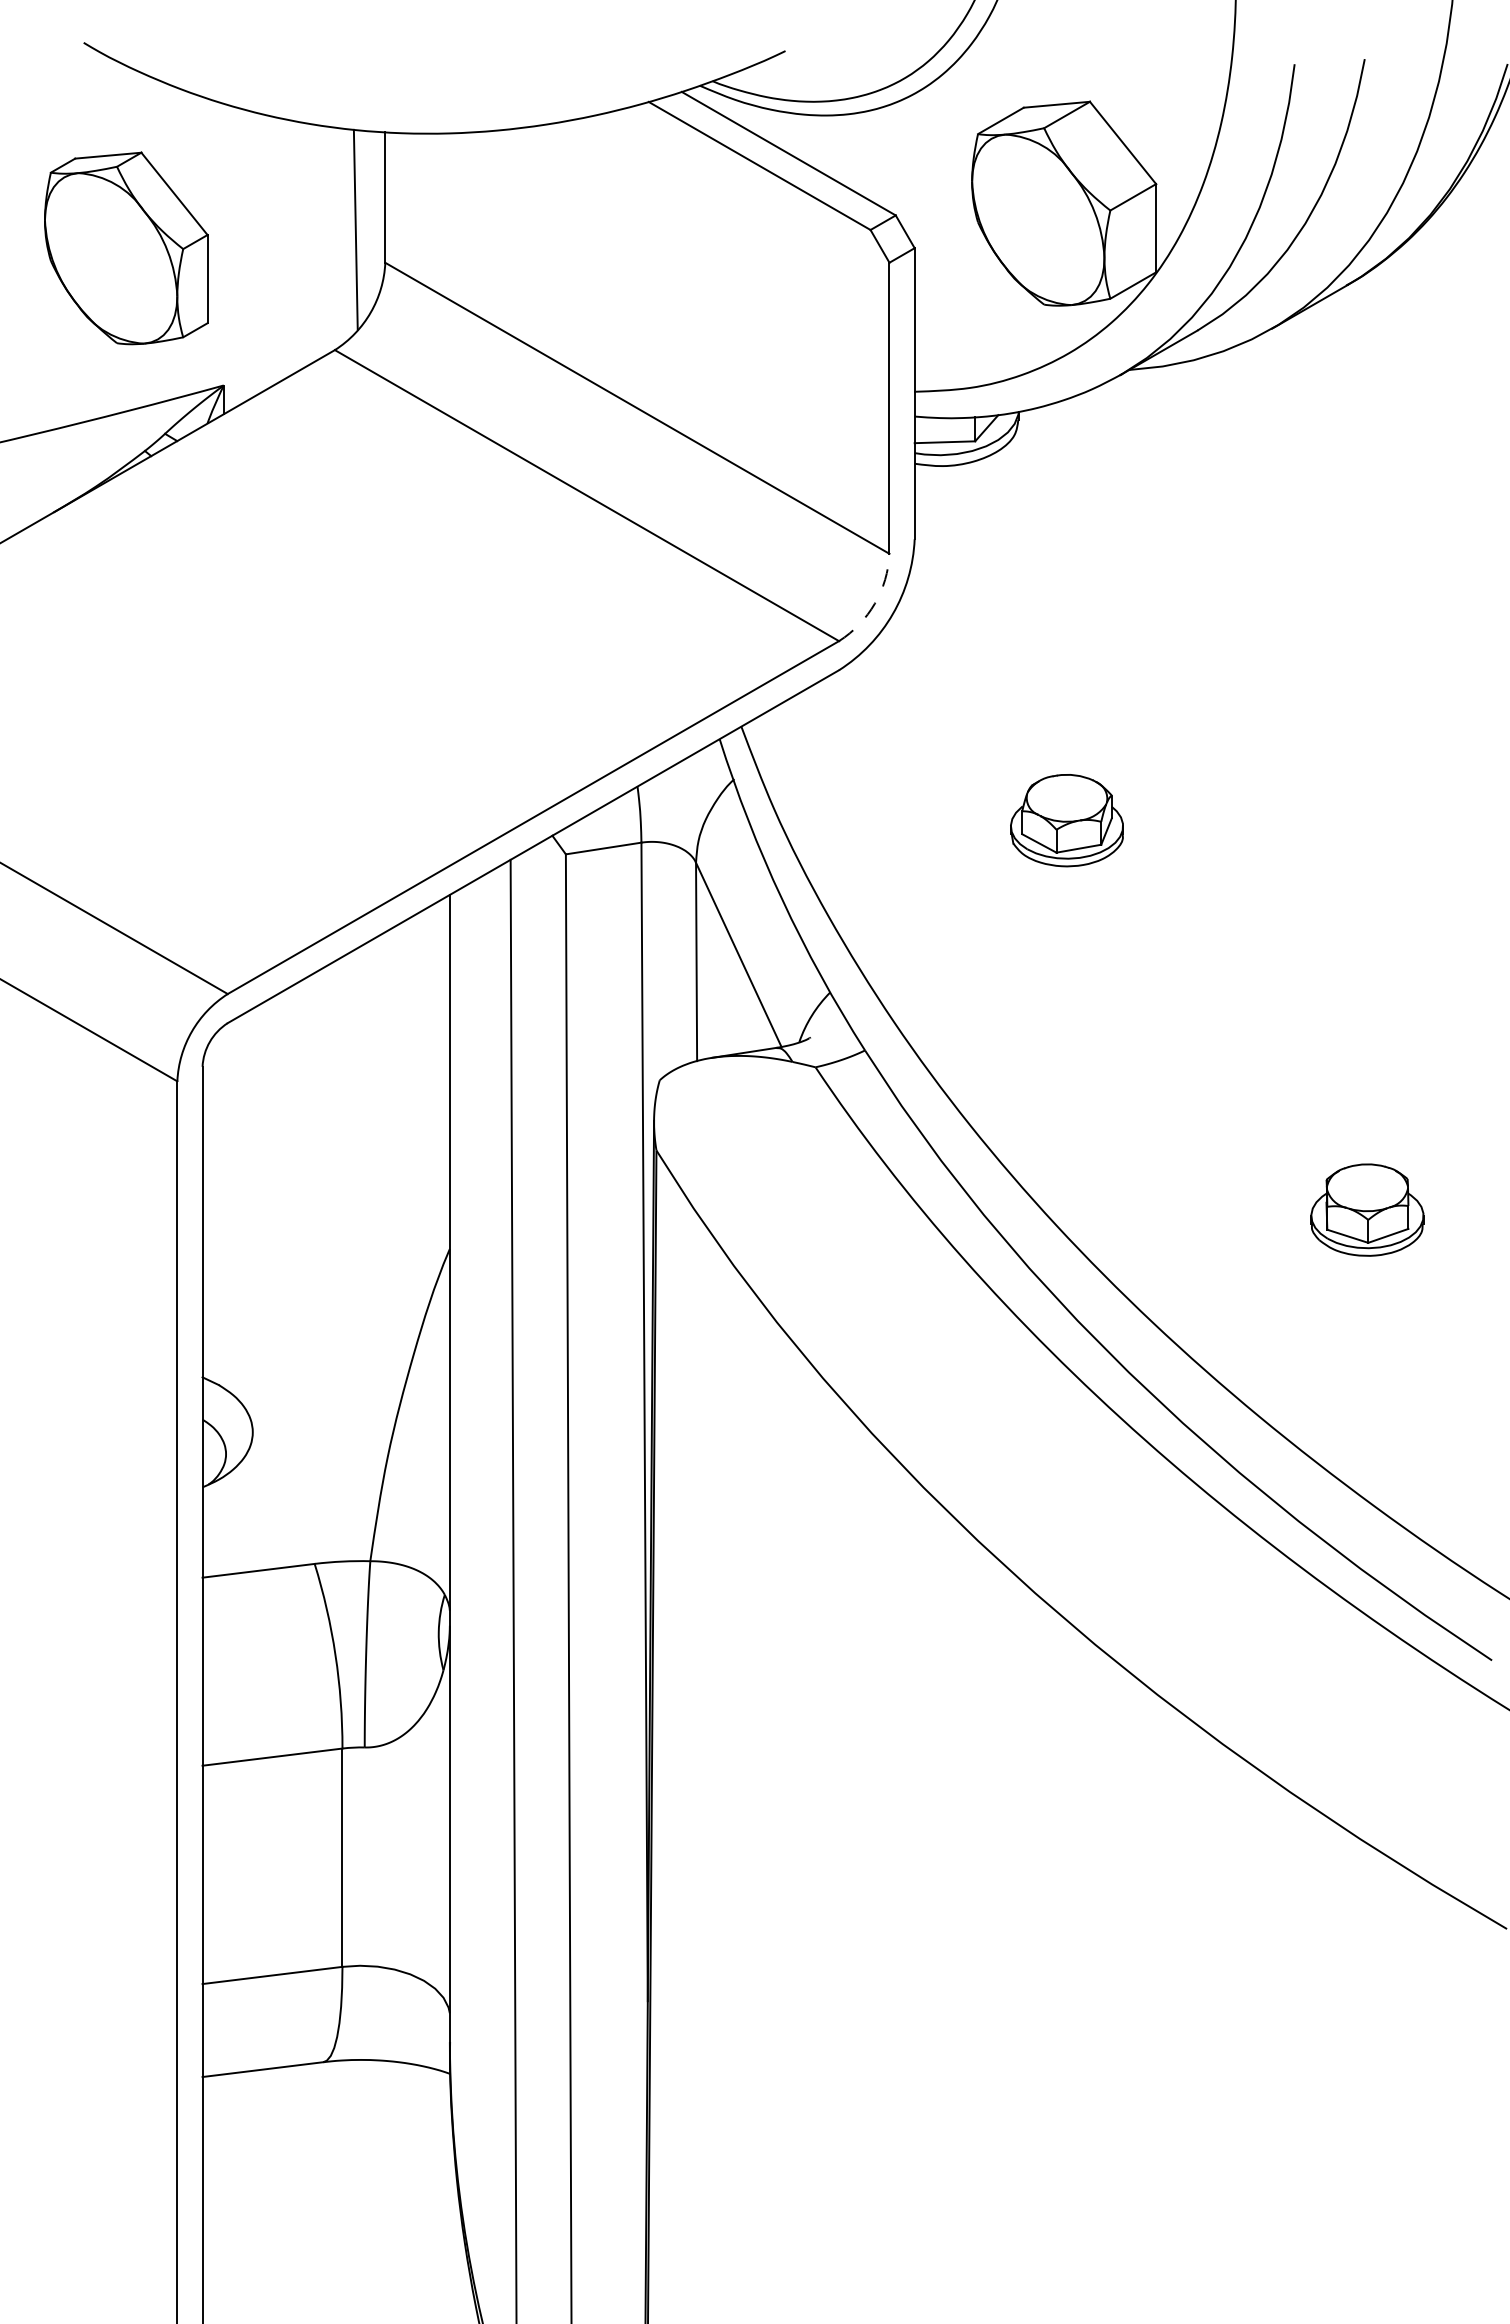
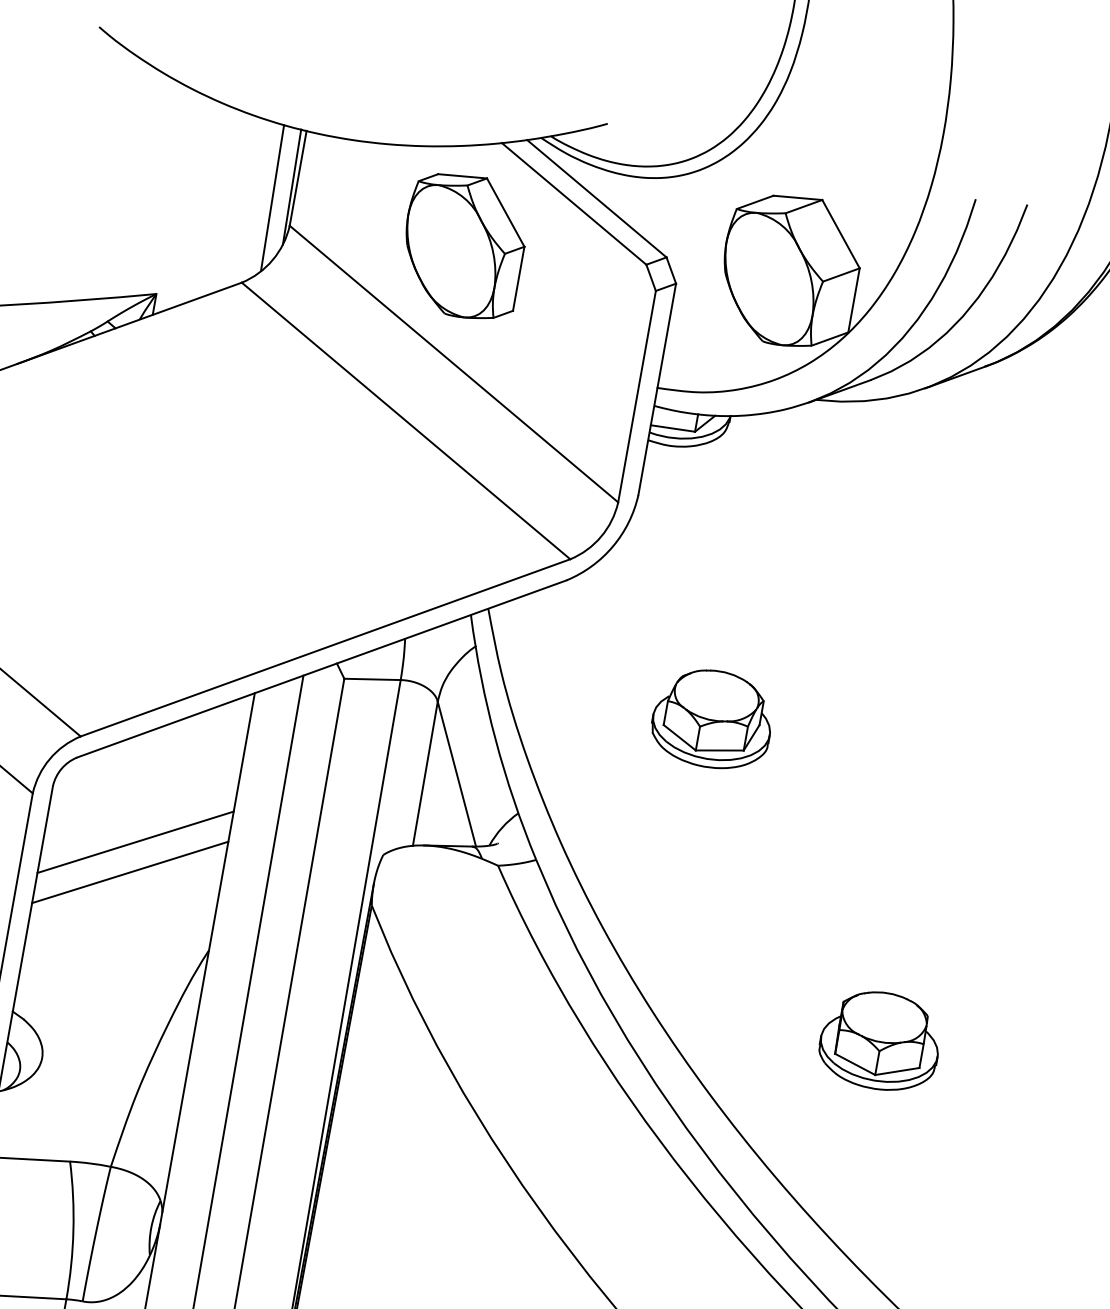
line: (378, 210) -> (291, 186), added
part: (126, 248) -> (463, 246), moved
arc: (874, 603) -> (600, 536), dashed -> solid
part: (1066, 820) -> (712, 718), size x1.43
line: (325, 1121) -> (135, 841), added
line: (325, 1163) -> (129, 872), added
part: (1367, 1209) -> (880, 1040), size x1.43

